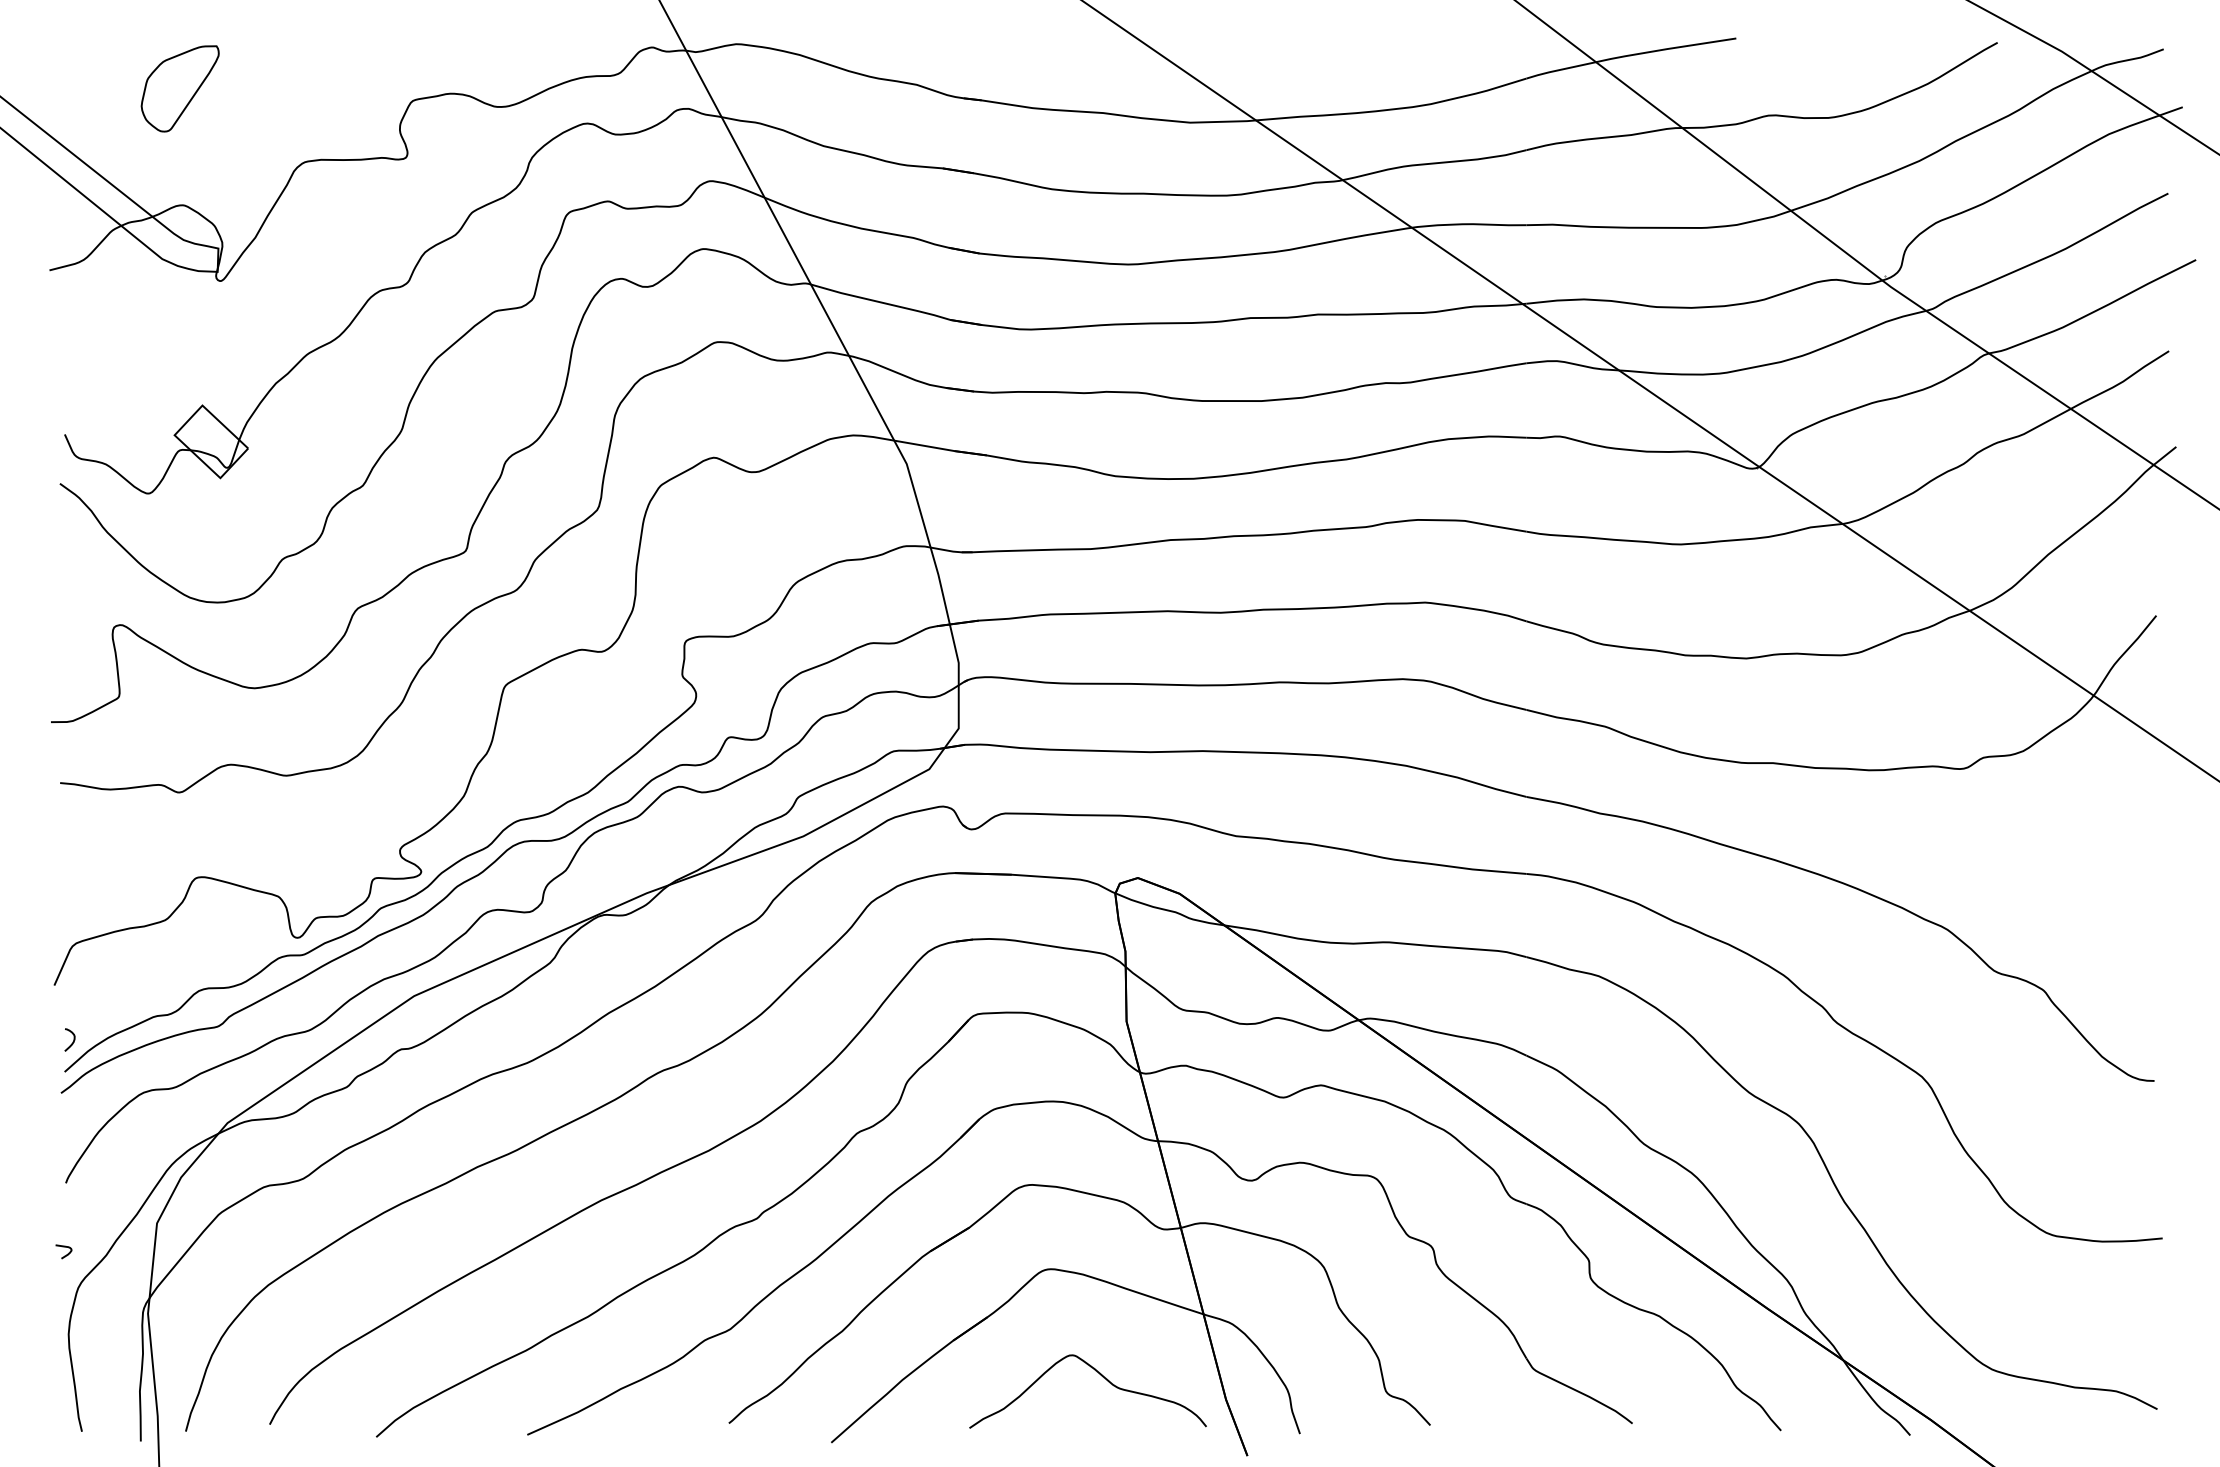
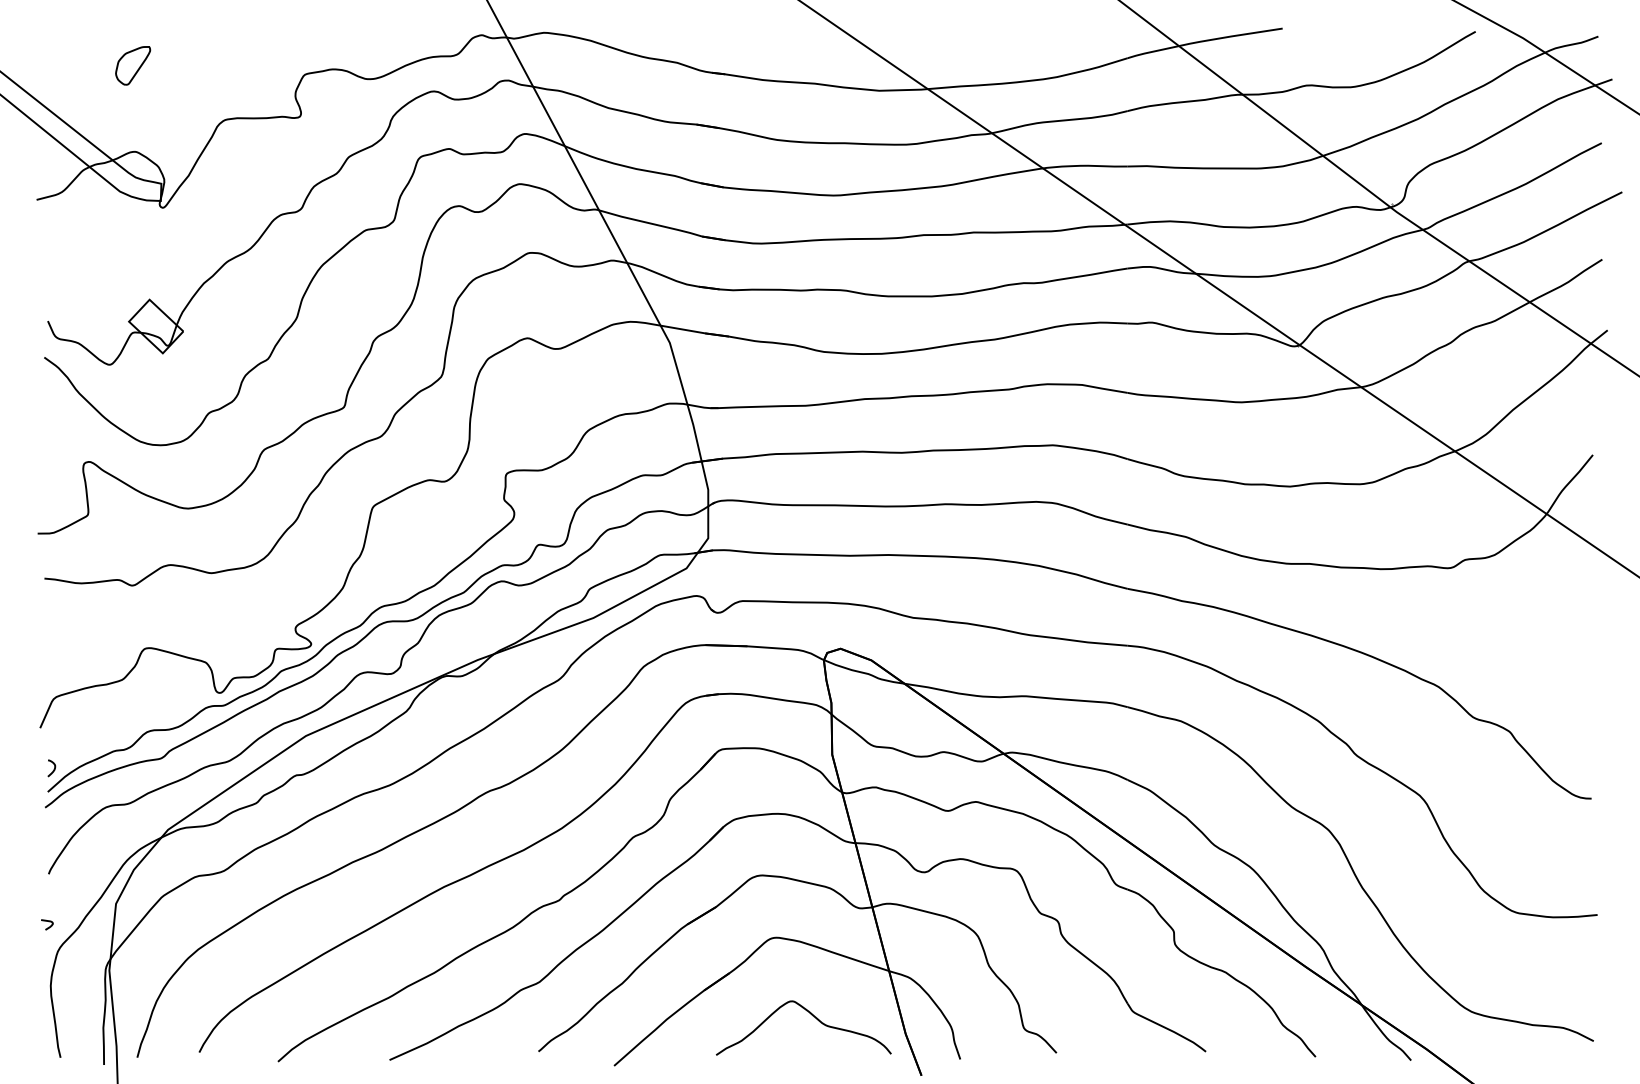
part: (179, 88) -> (132, 65), size x0.6

